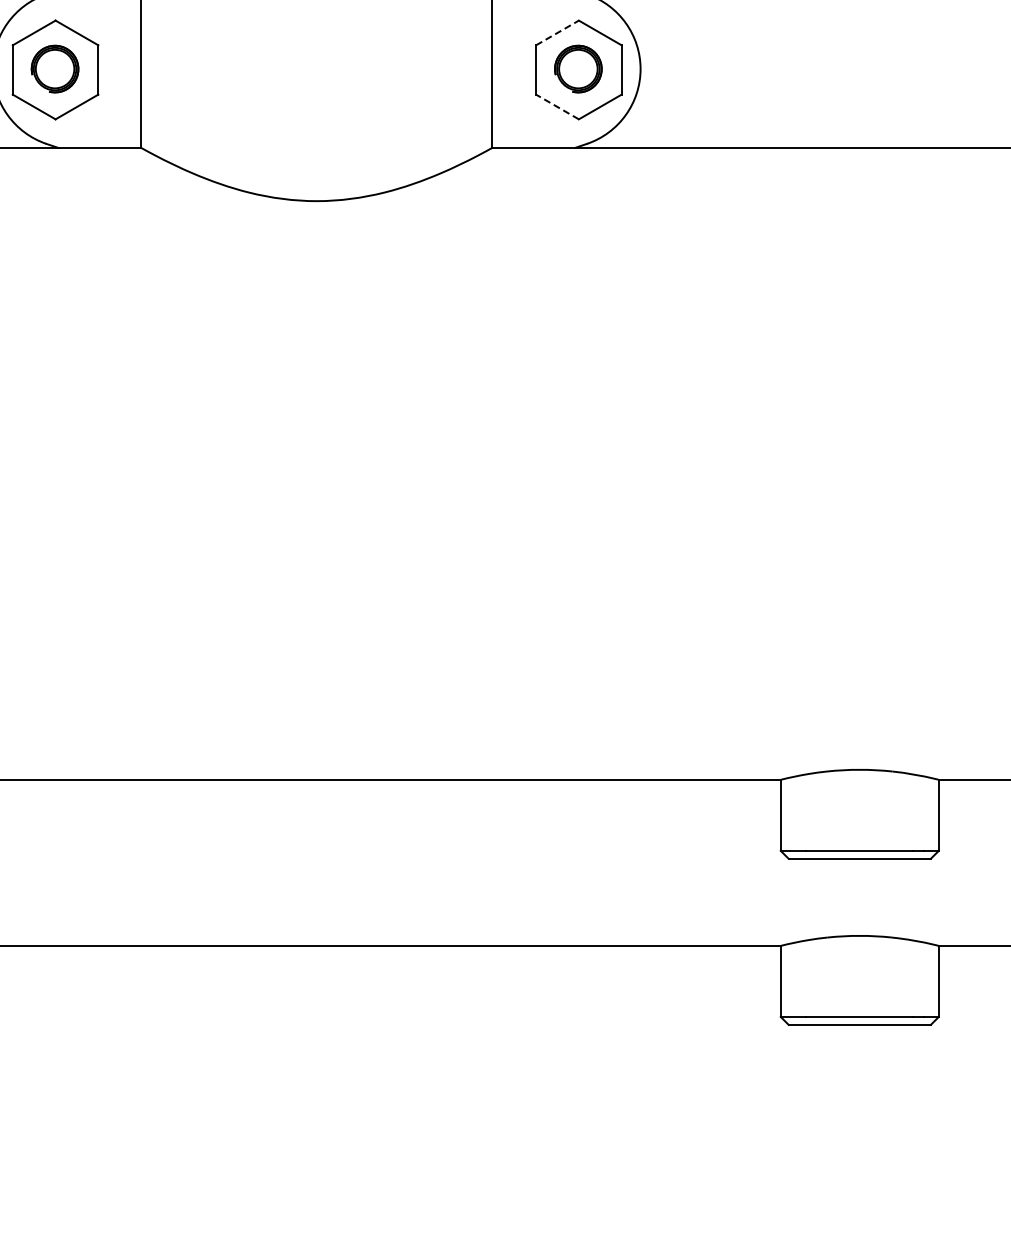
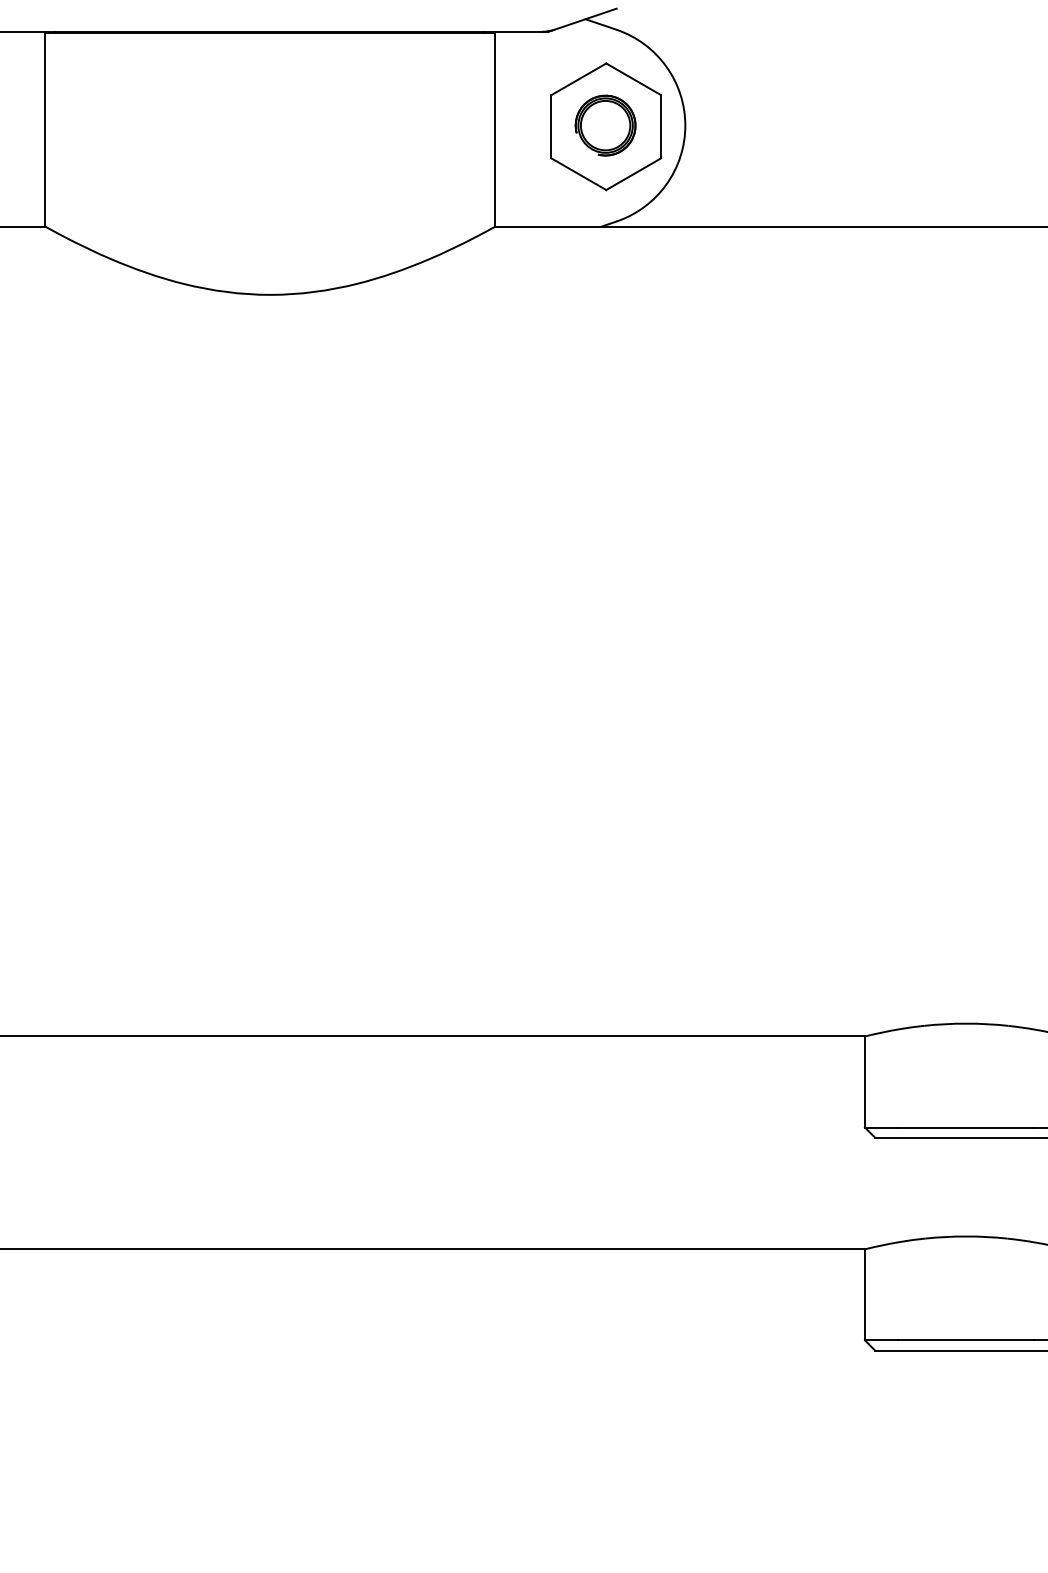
line: (557, 32) -> (578, 78), dashed -> solid
line: (557, 107) -> (578, 174), dashed -> solid

